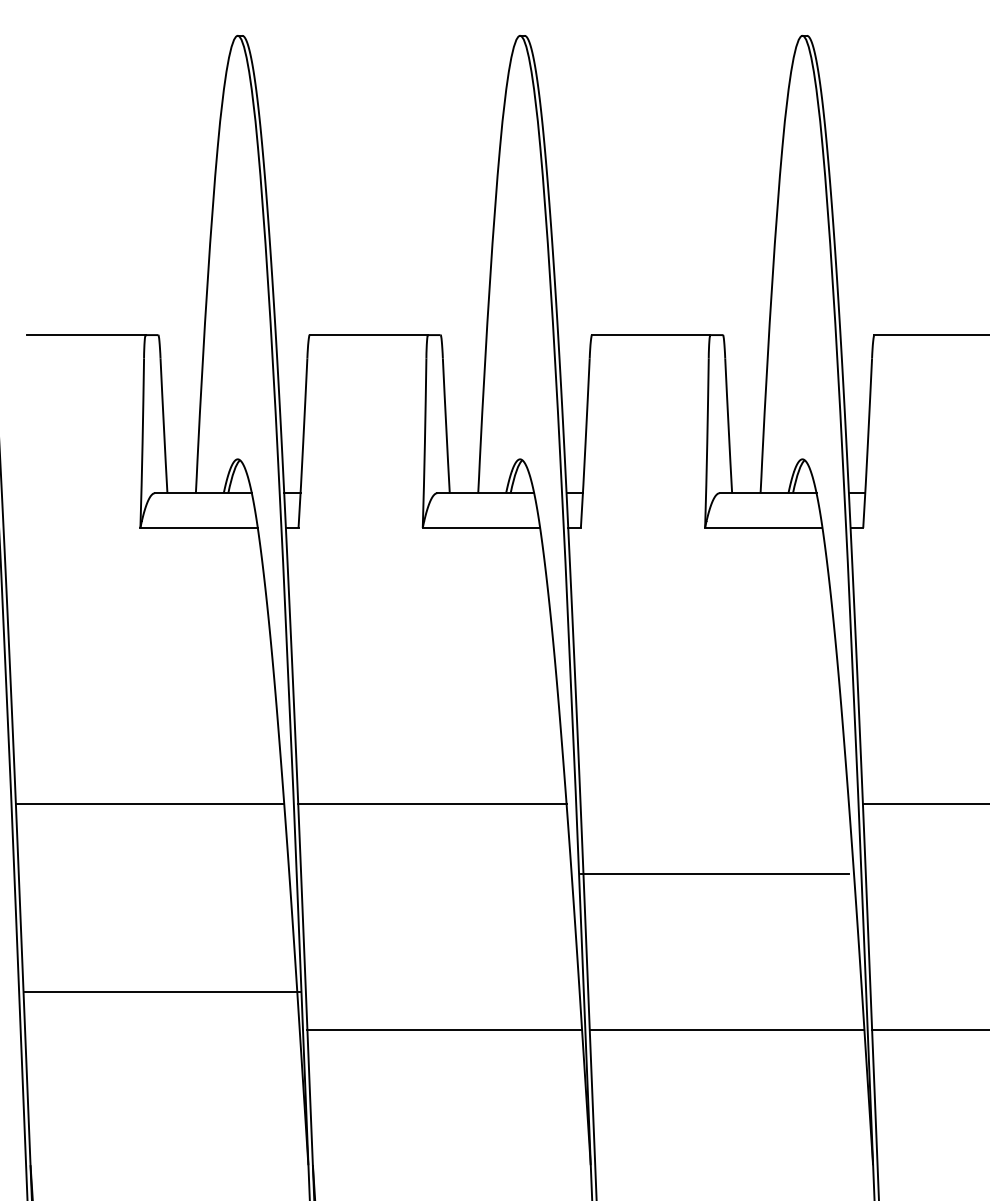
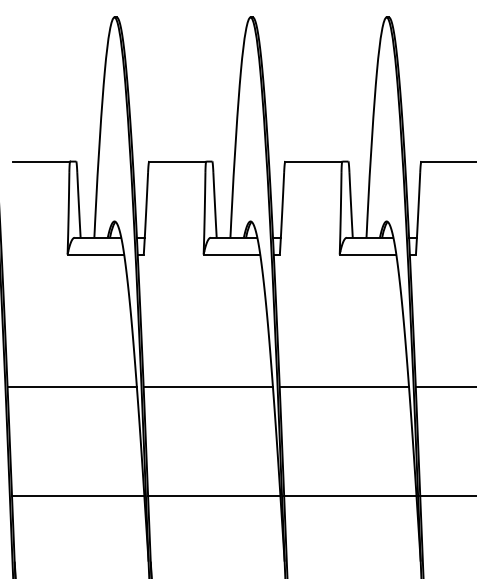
line: (714, 874) -> (344, 387), moved
line: (162, 992) -> (78, 496), moved

